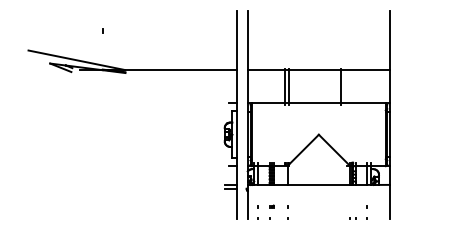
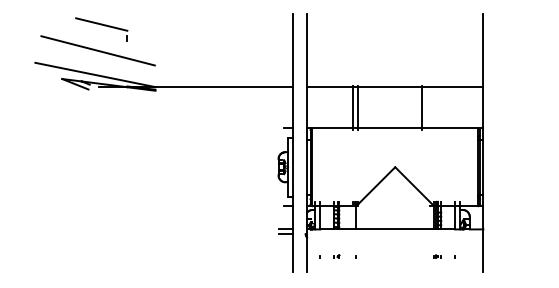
line: (81, 19) -> (101, 24), added
line: (78, 40) -> (97, 50), added
part: (352, 206) -> (436, 256), added

